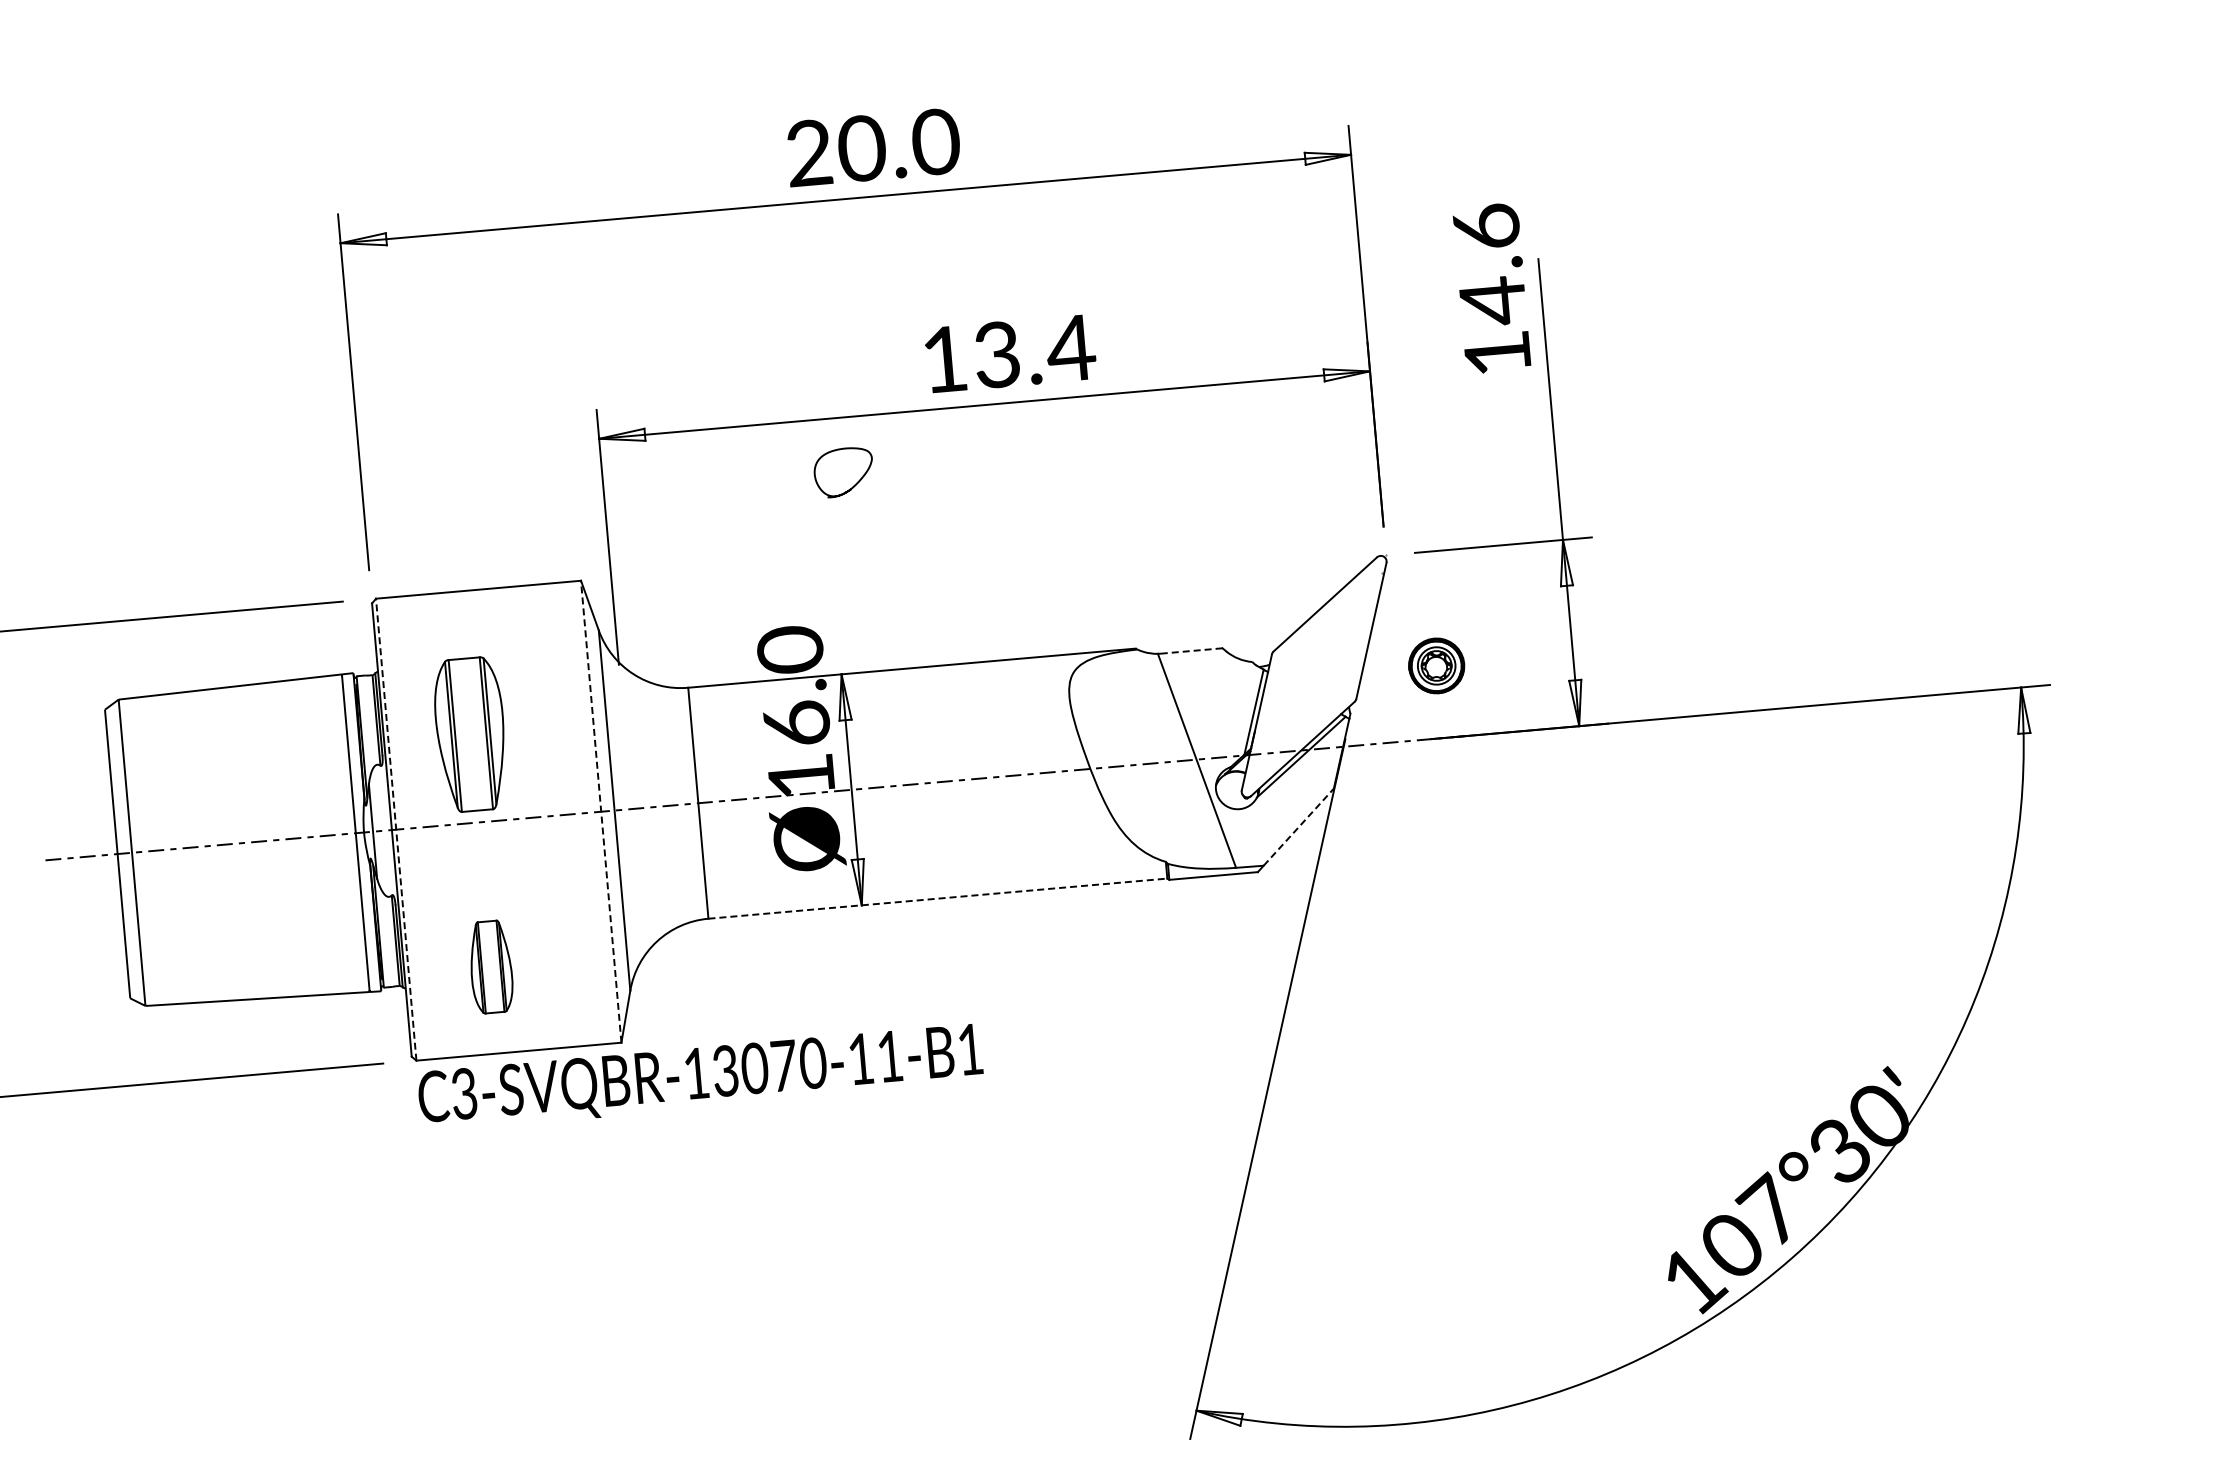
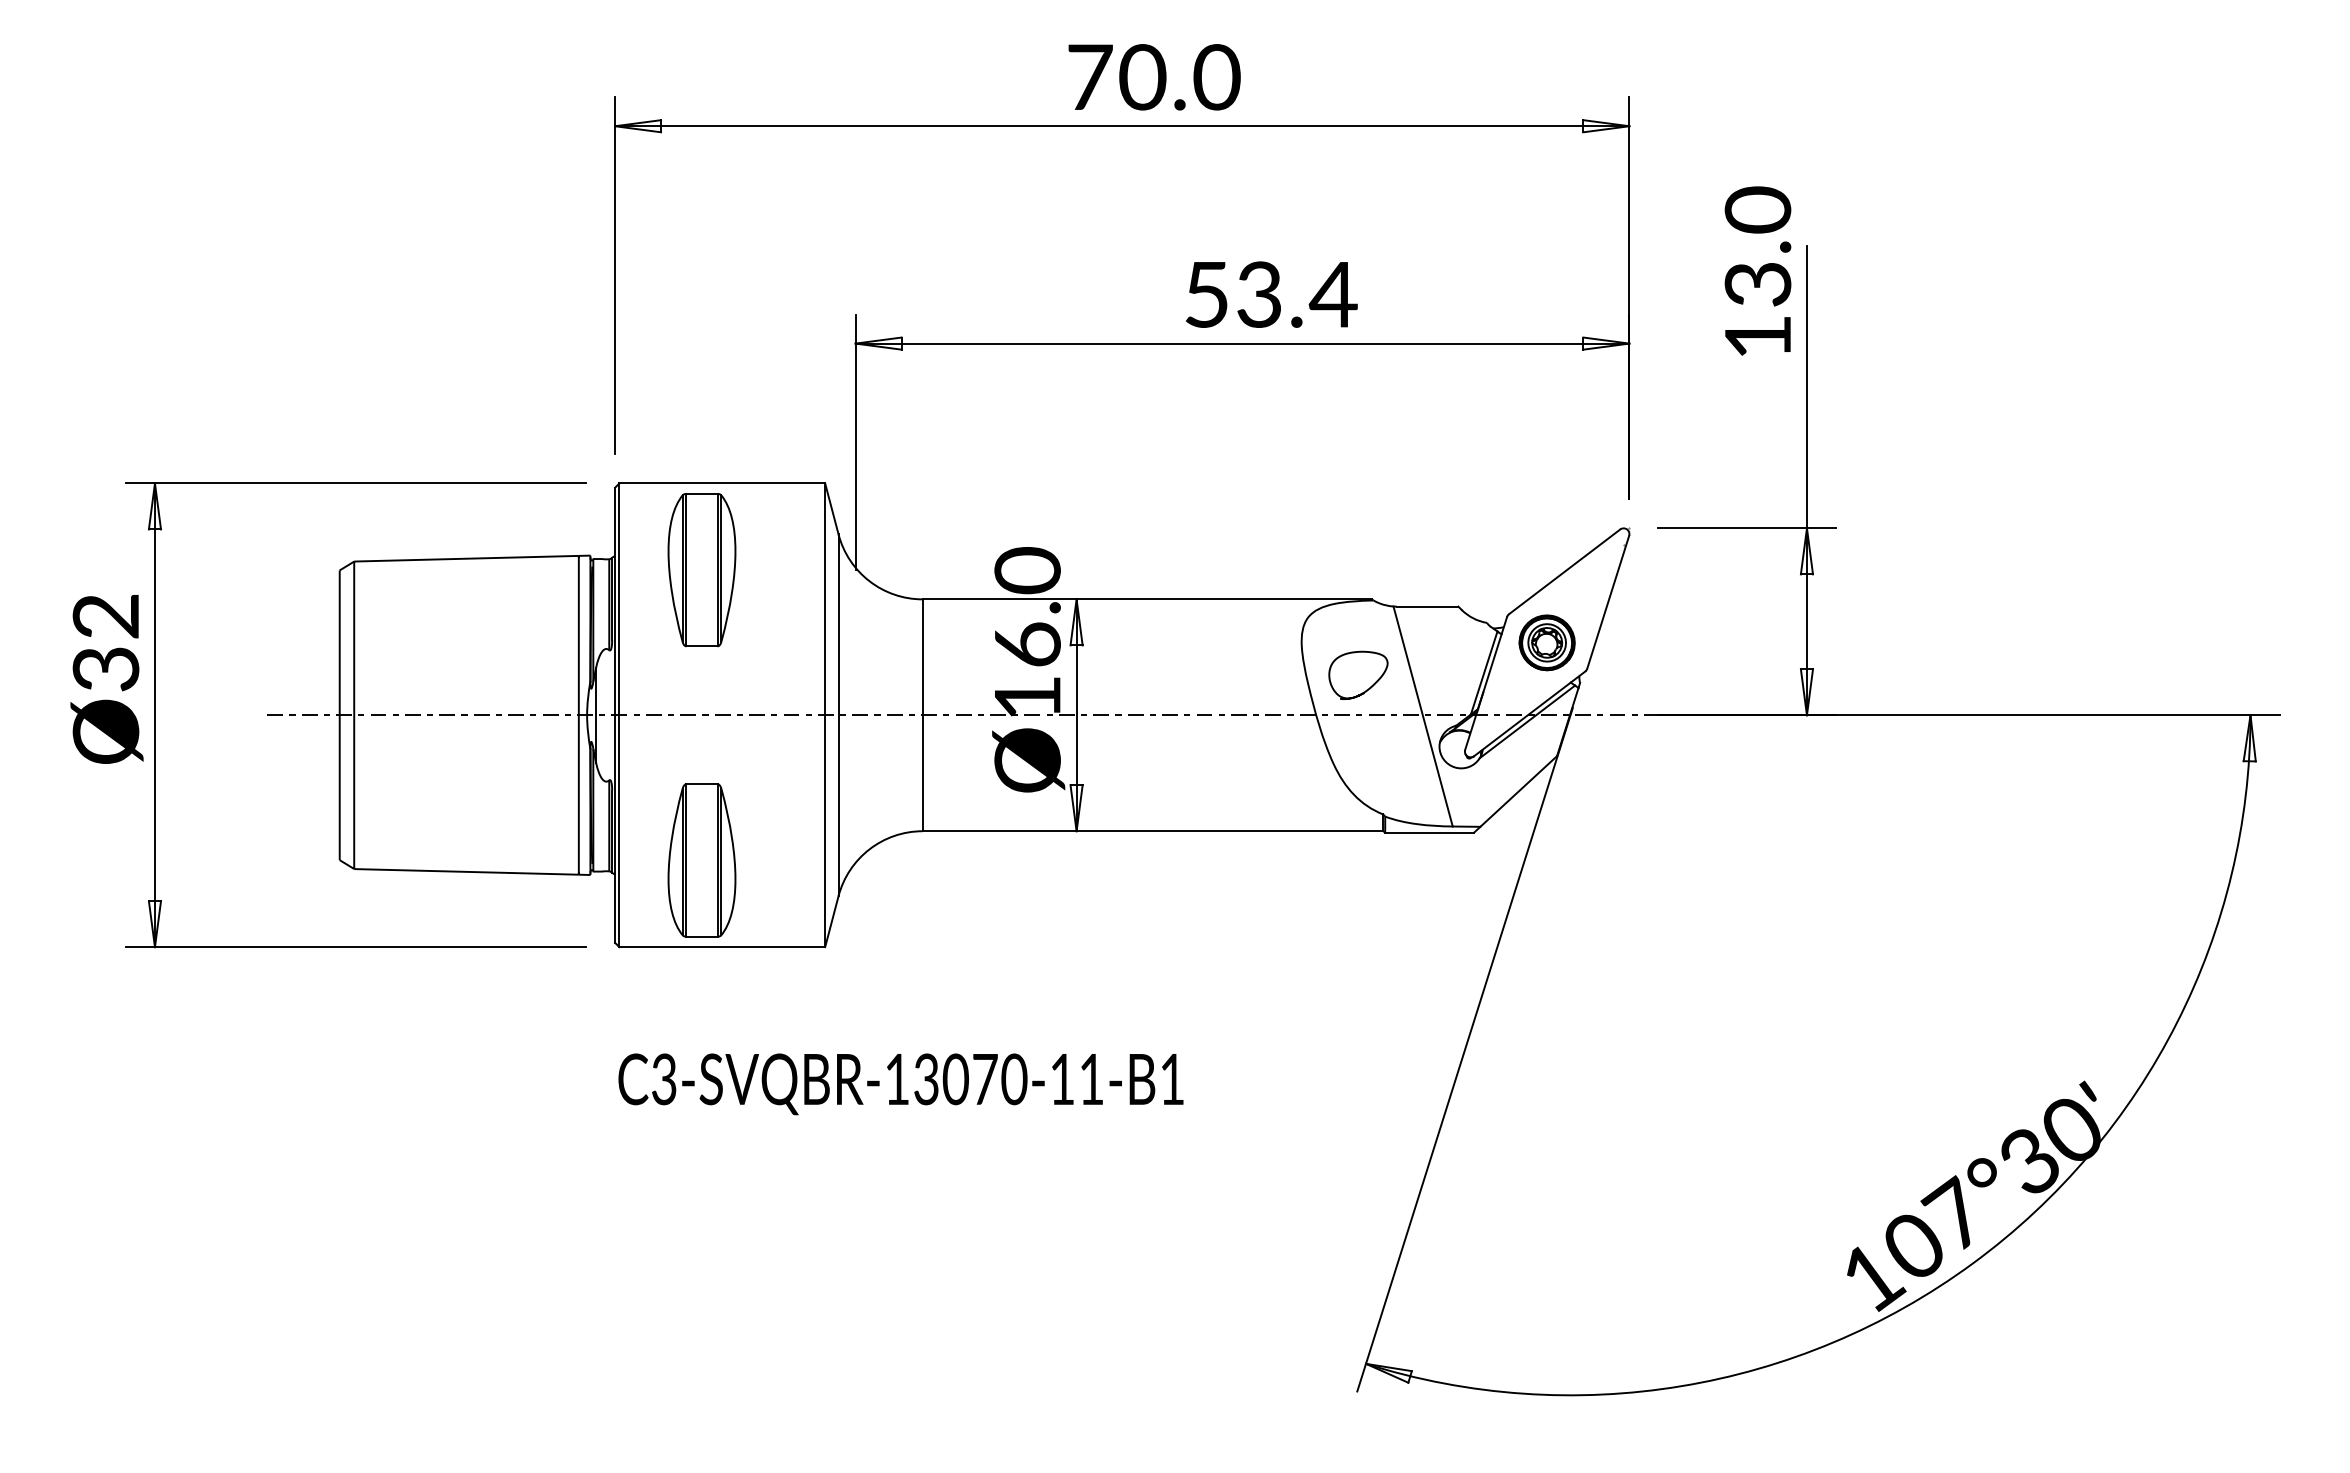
text: (809, 152) -> (1090, 76), 20.0 -> 70.0
text: (1489, 264) -> (1757, 247), 14.6 -> 13.0
text: (944, 359) -> (1206, 294), 13.4 -> 53.4
curve: (856, 482) -> (1370, 686), moved
line: (1191, 650) -> (1427, 606), dashed -> solid
part: (1435, 665) -> (1546, 642), moved
part: (470, 735) -> (701, 570), moved
line: (601, 811) -> (825, 715), dashed -> solid
line: (1299, 827) -> (1519, 791), dashed -> solid
line: (396, 829) -> (619, 715), dashed -> solid
line: (938, 898) -> (1153, 831), dashed -> solid
part: (490, 967) -> (701, 860), size x1.67
text: (700, 1078) -> (900, 1084), moved

